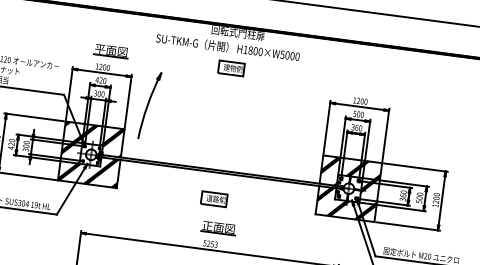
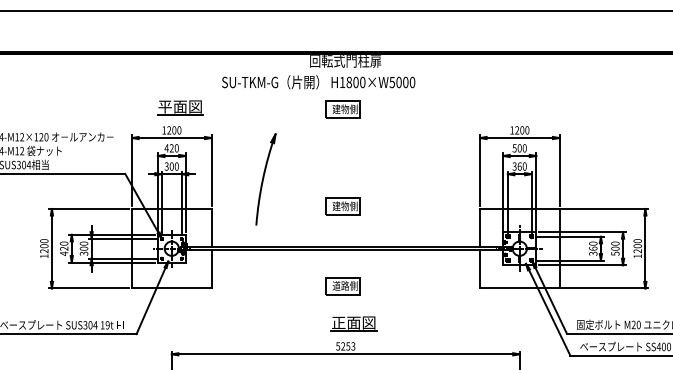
text: (227, 47) -> (318, 82), moved
part: (149, 105) -> (265, 179), moved
part: (221, 140) -> (342, 206), added
hatch: (91, 154) -> (171, 248), removed
hatch: (348, 188) -> (519, 248), removed

